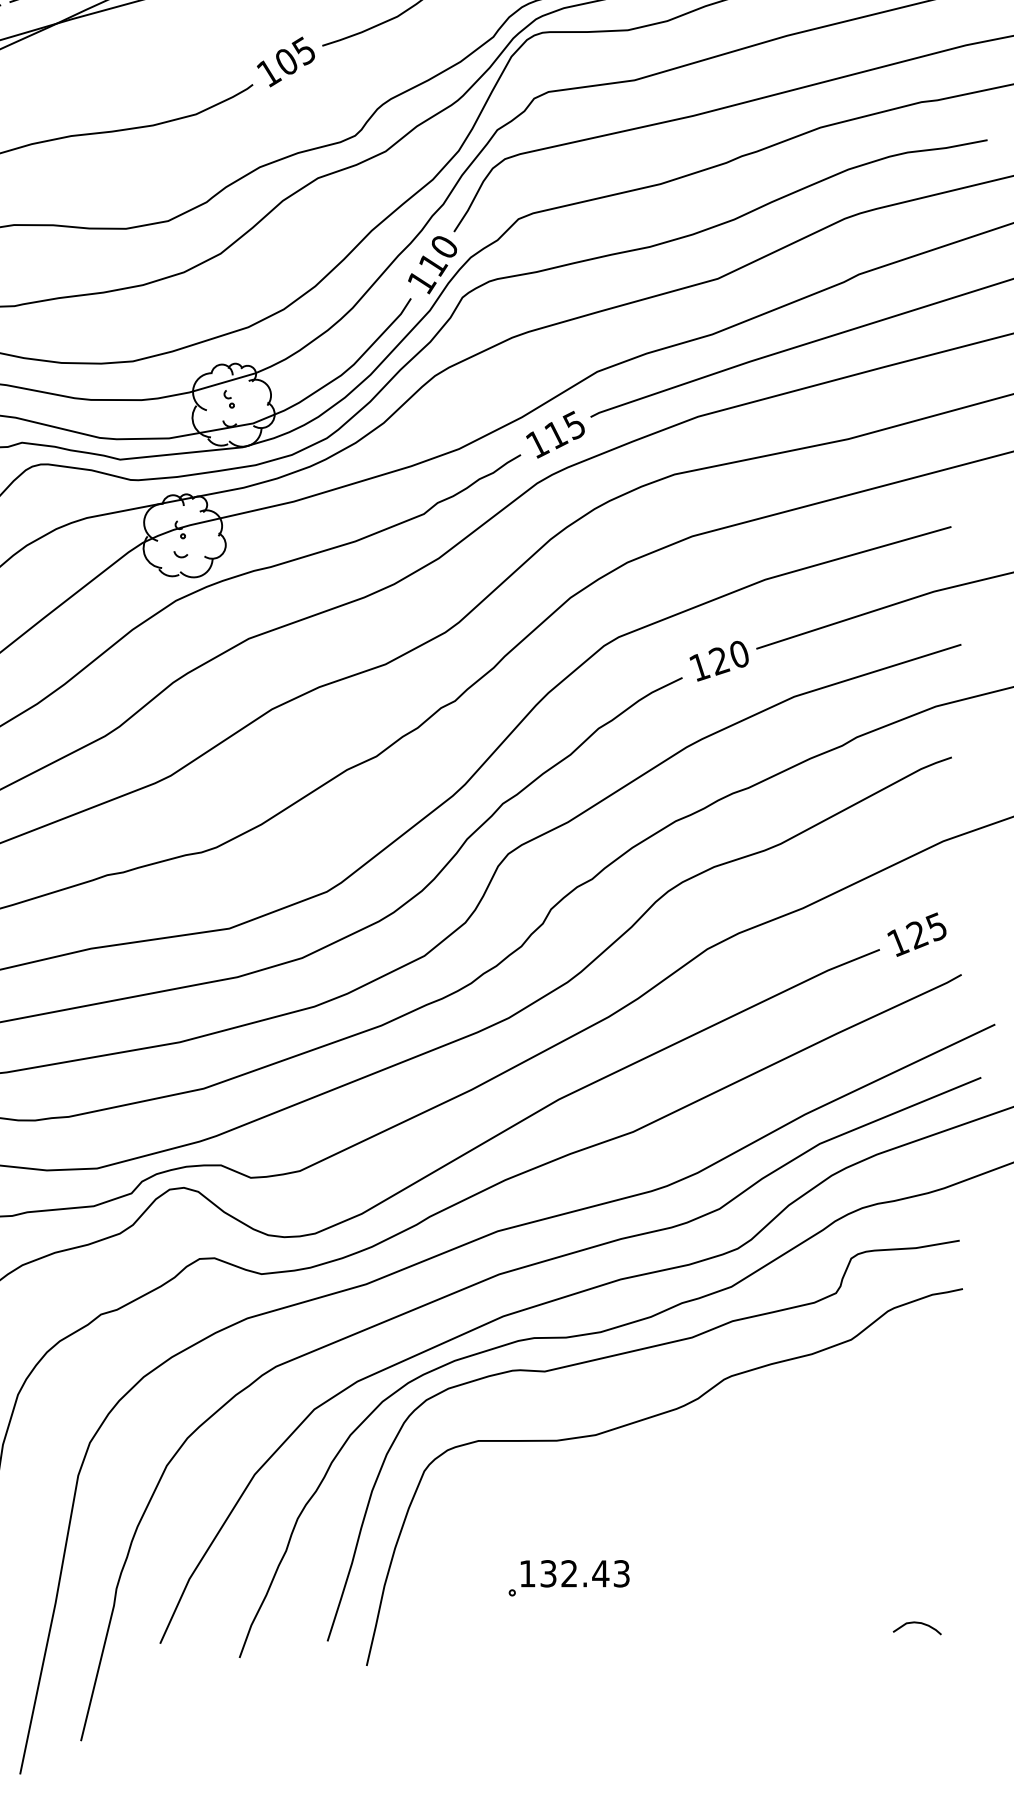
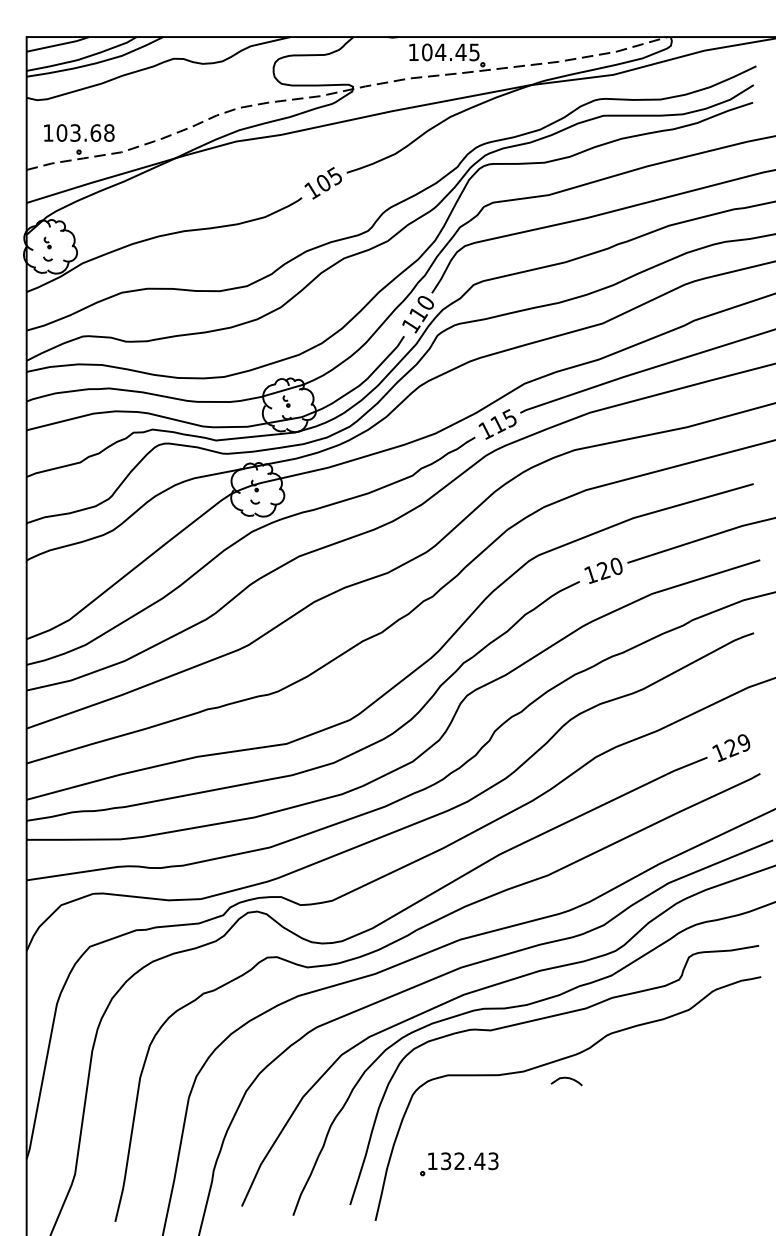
text: (935, 926) -> (743, 742), 125 -> 129
part: (569, 1578) -> (459, 1164), moved
curve: (917, 1623) -> (566, 1078), moved

